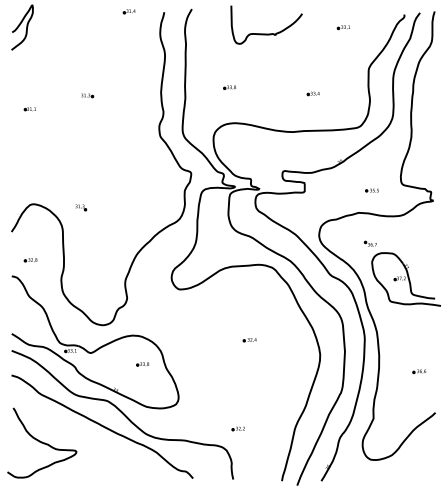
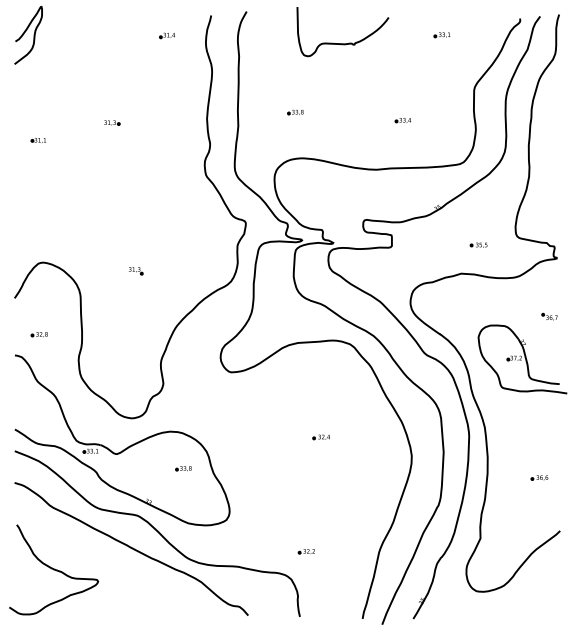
part: (128, 11) -> (166, 35), moved
part: (81, 208) -> (136, 271), moved
part: (370, 243) -> (549, 316), moved

